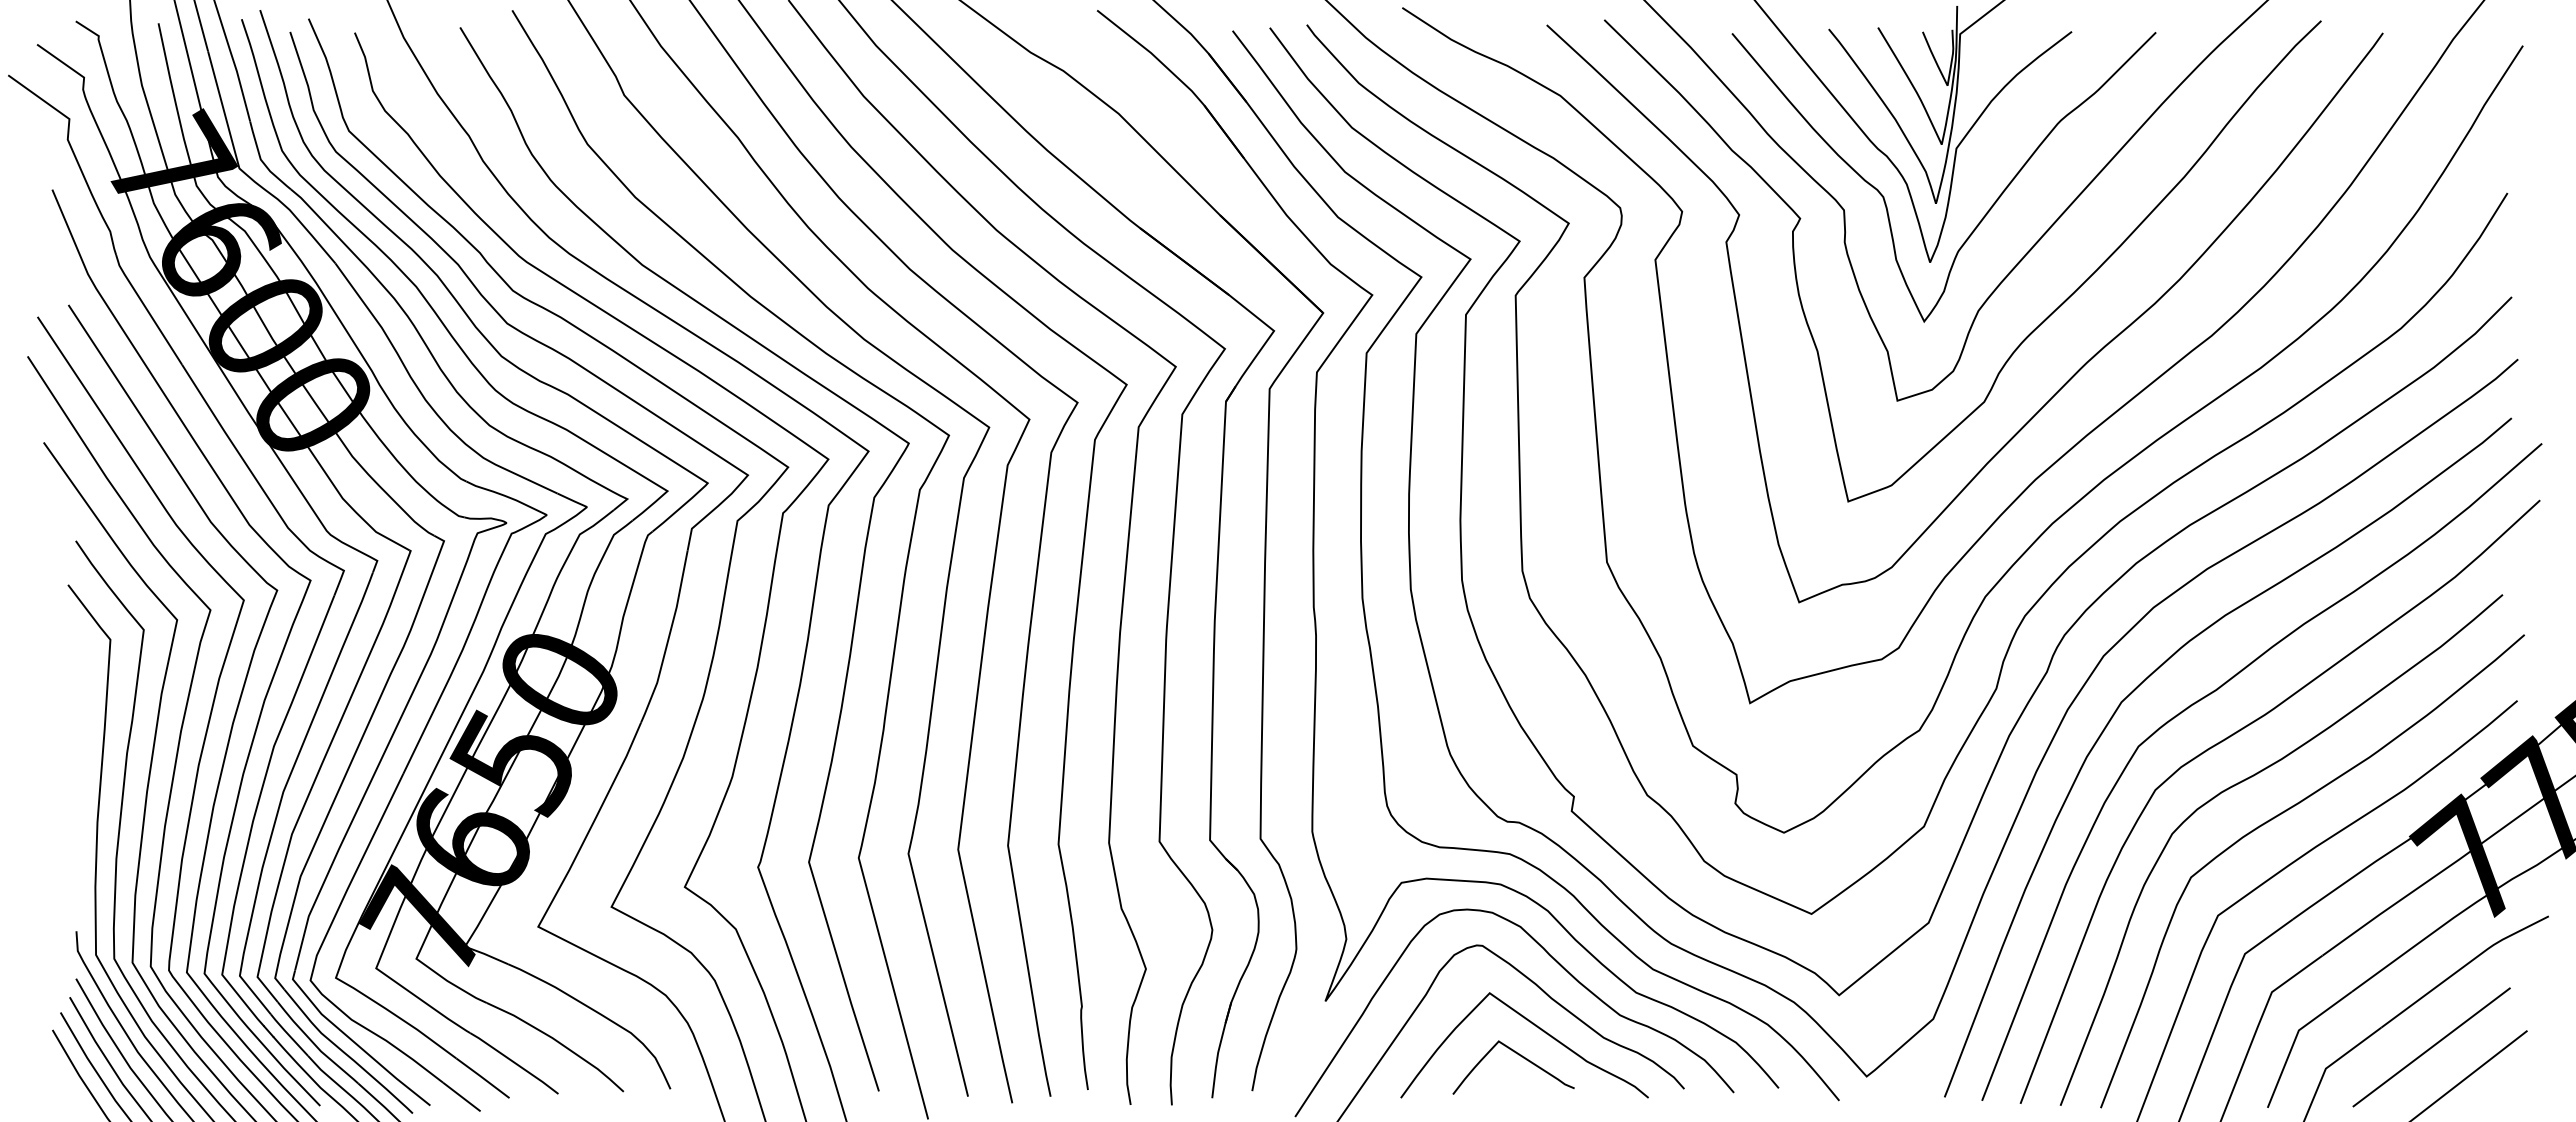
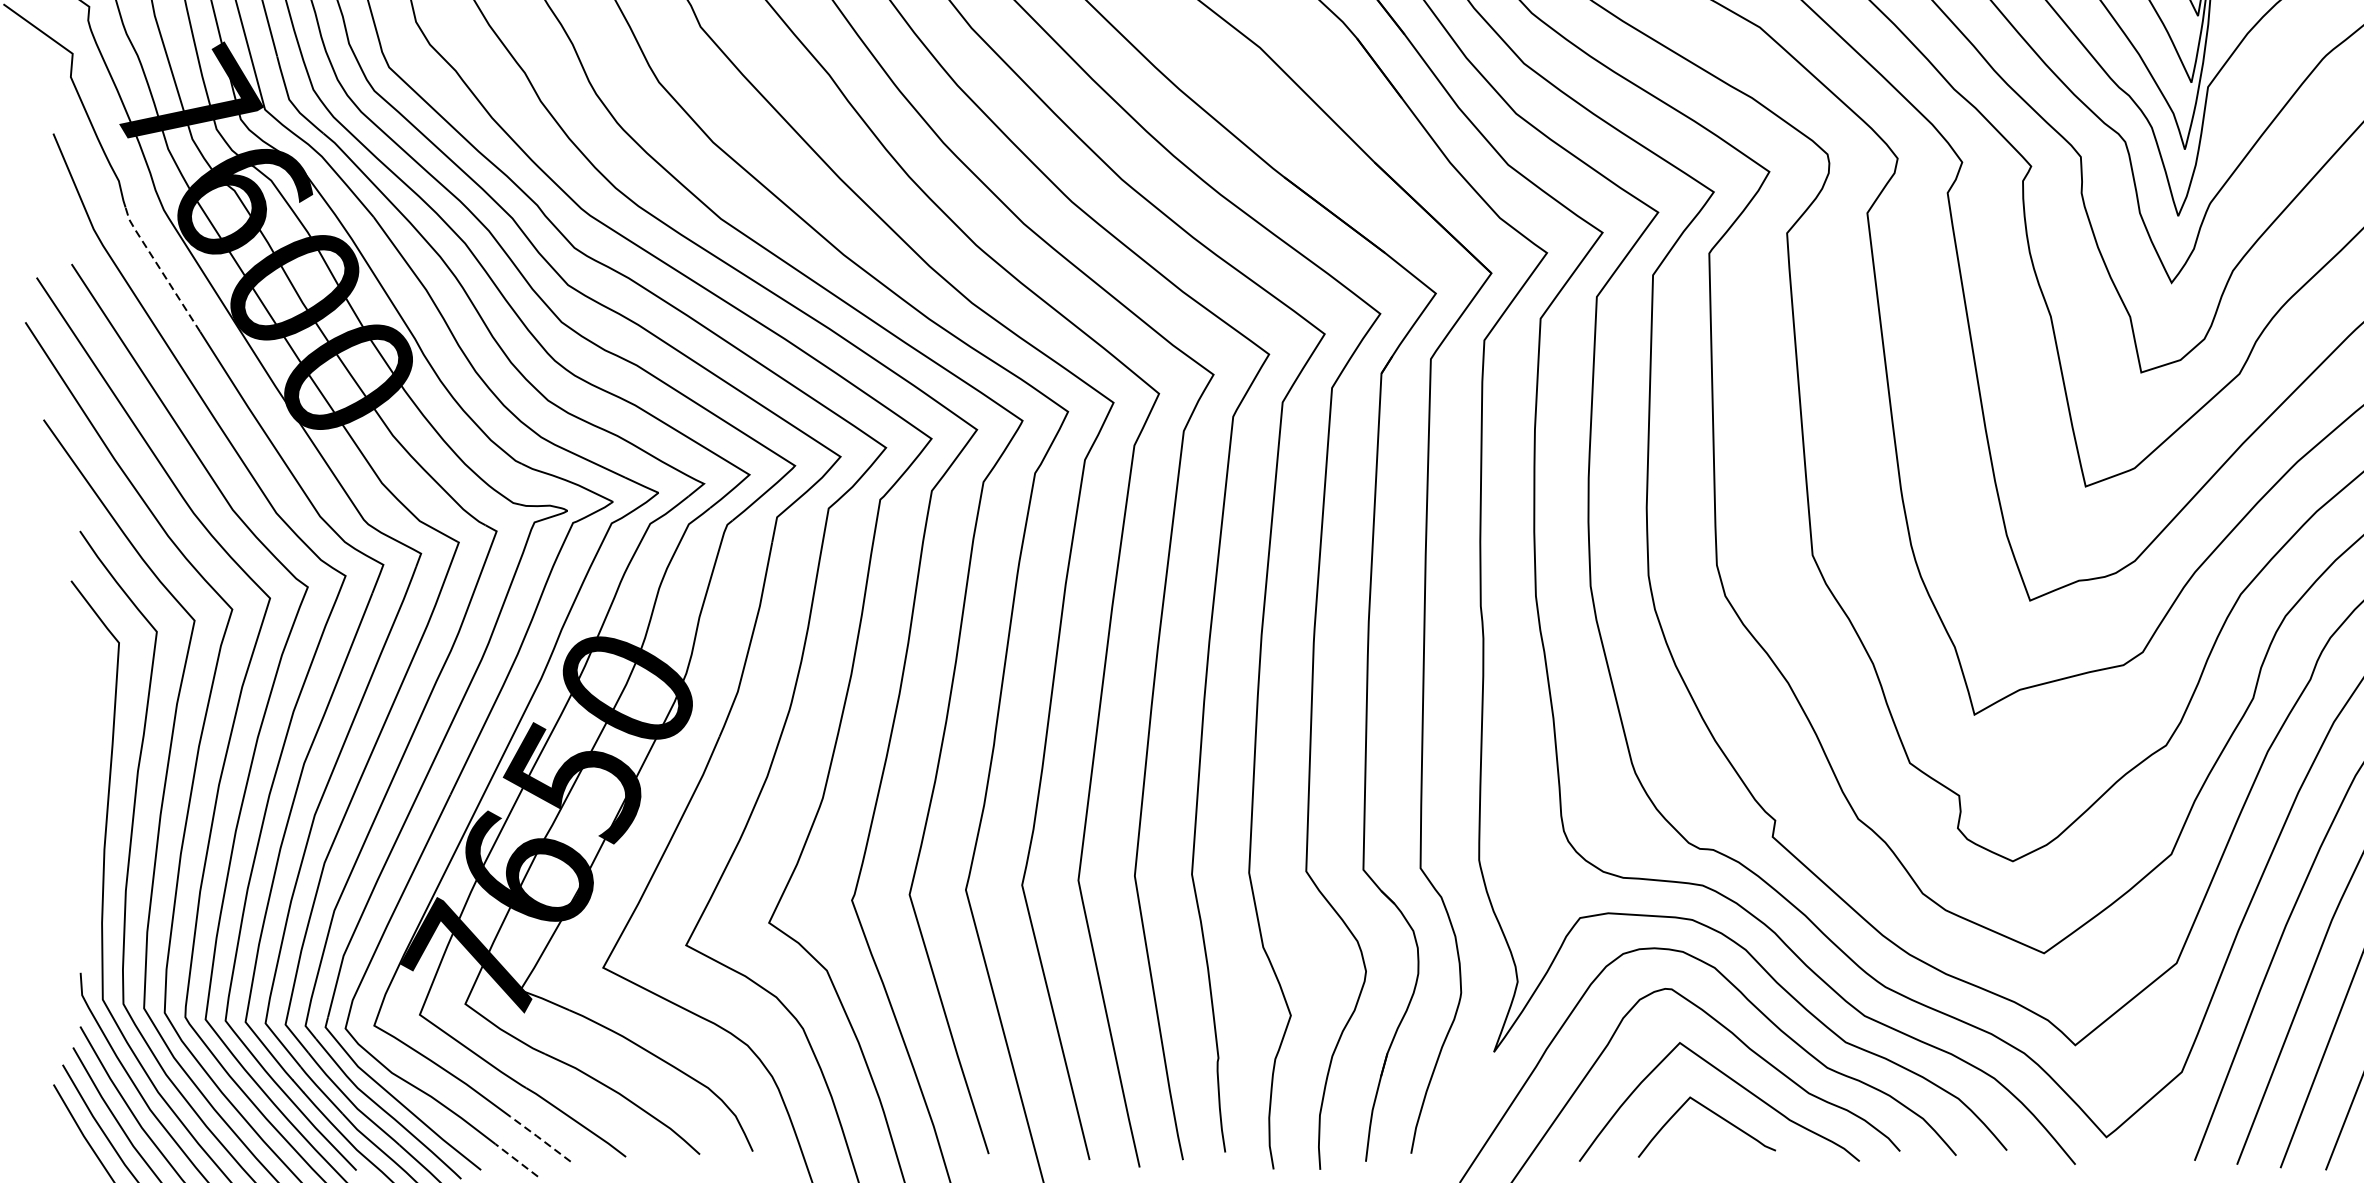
line: (146, 309) -> (159, 269), solid -> dashed
line: (482, 1077) -> (540, 1138), solid -> dashed
line: (461, 1097) -> (516, 1160), solid -> dashed

